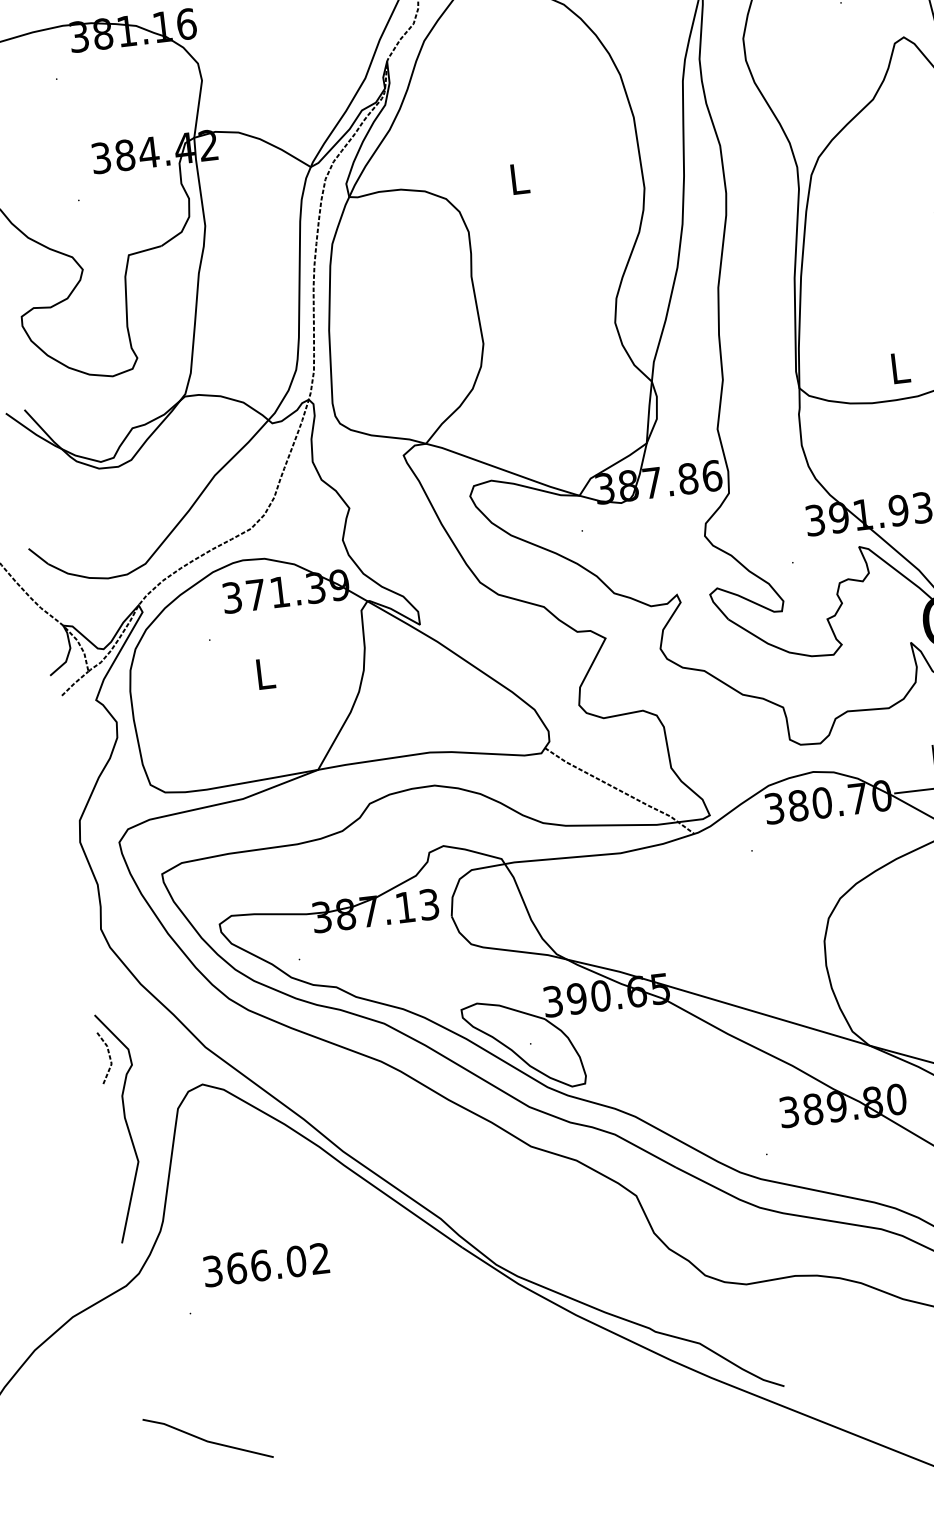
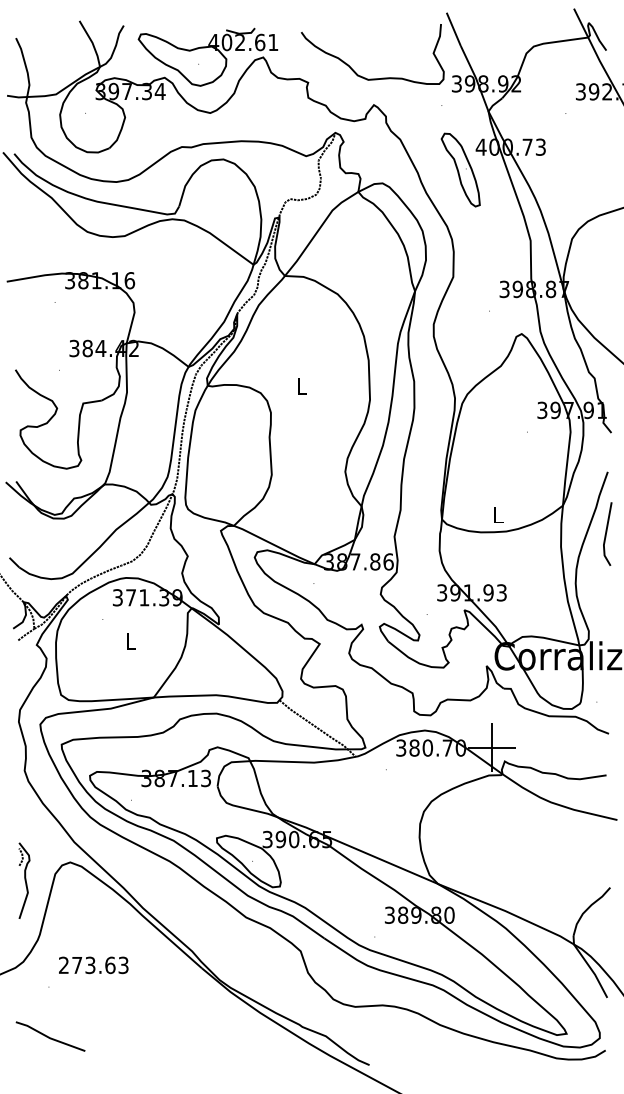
part: (123, 1126) -> (24, 880), size x0.6
text: (266, 1265) -> (93, 965), 366.02 -> 273.63
line: (206, 1438) -> (49, 1036), moved

